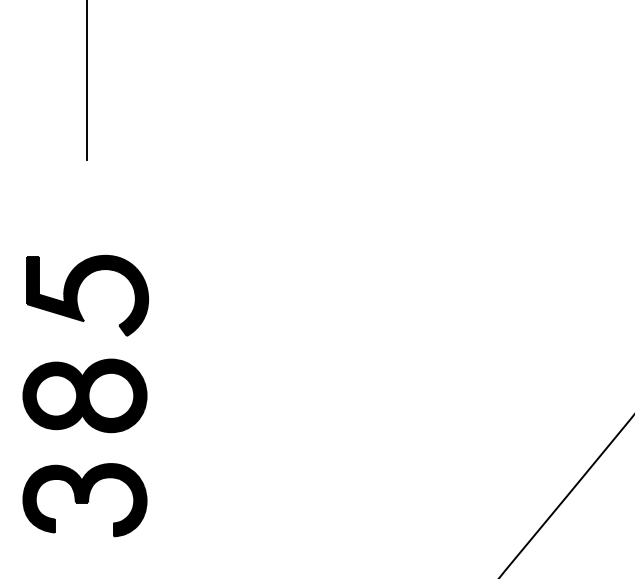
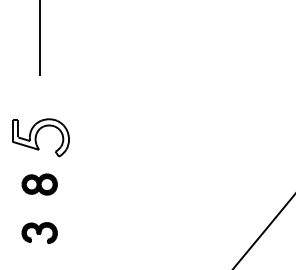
fill: (86, 294) -> (40, 137), removed
part: (84, 395) -> (39, 184), size x0.6
part: (84, 498) -> (39, 232), size x0.6

